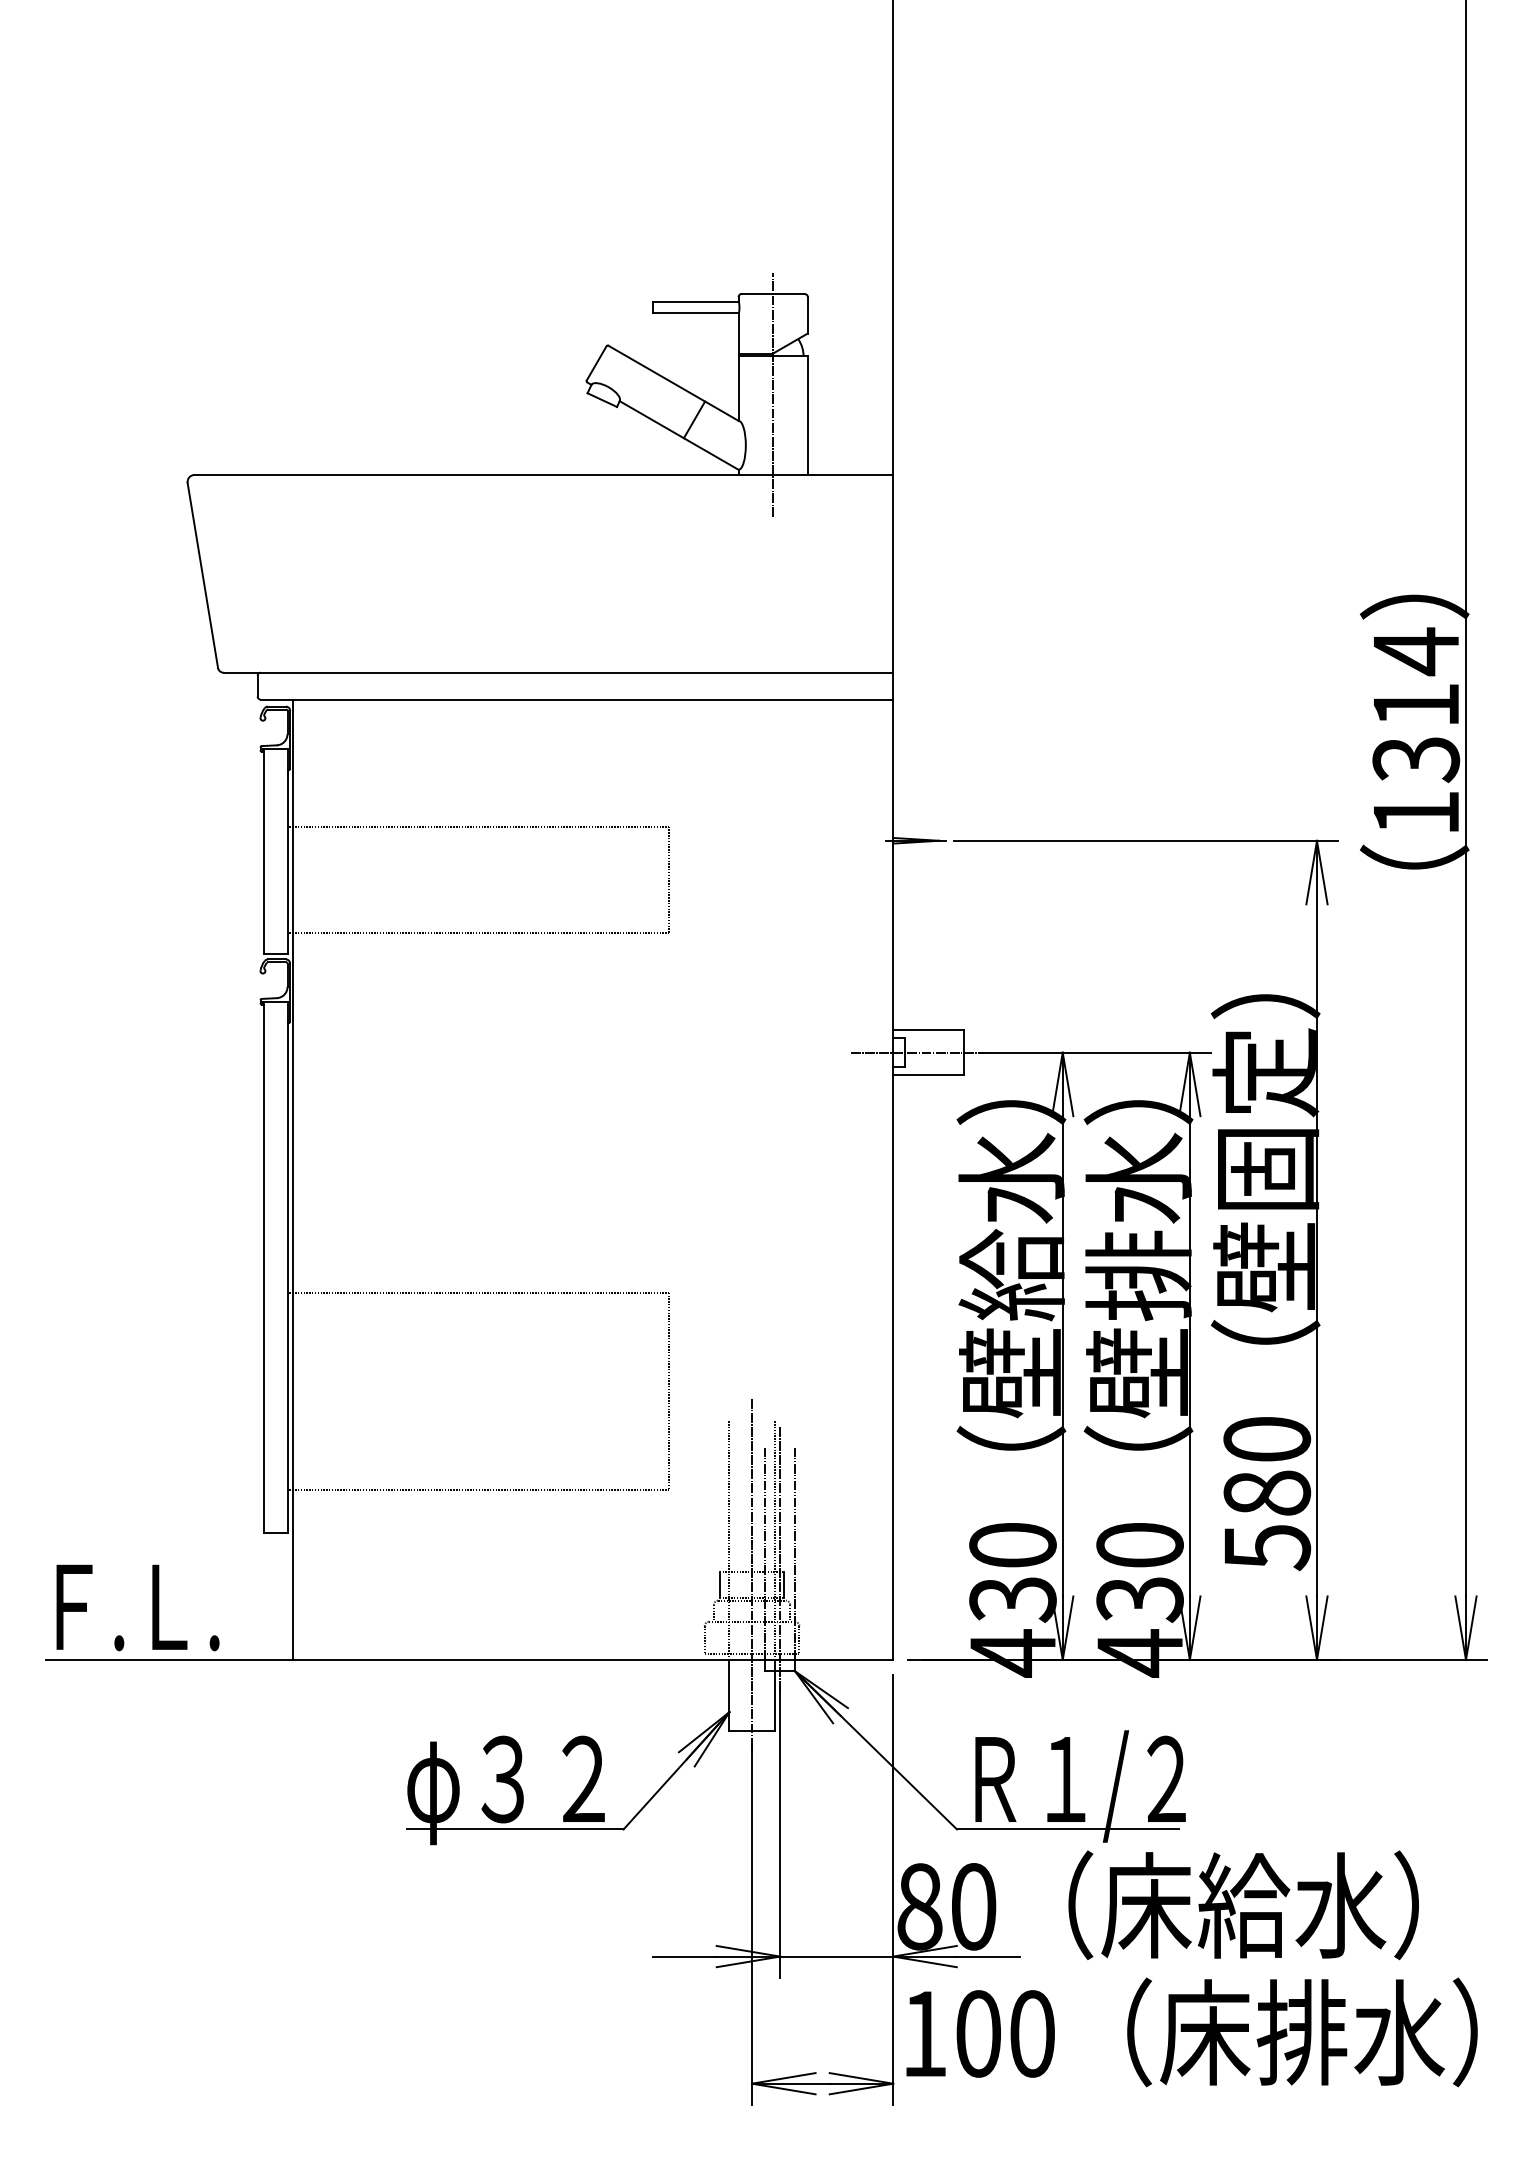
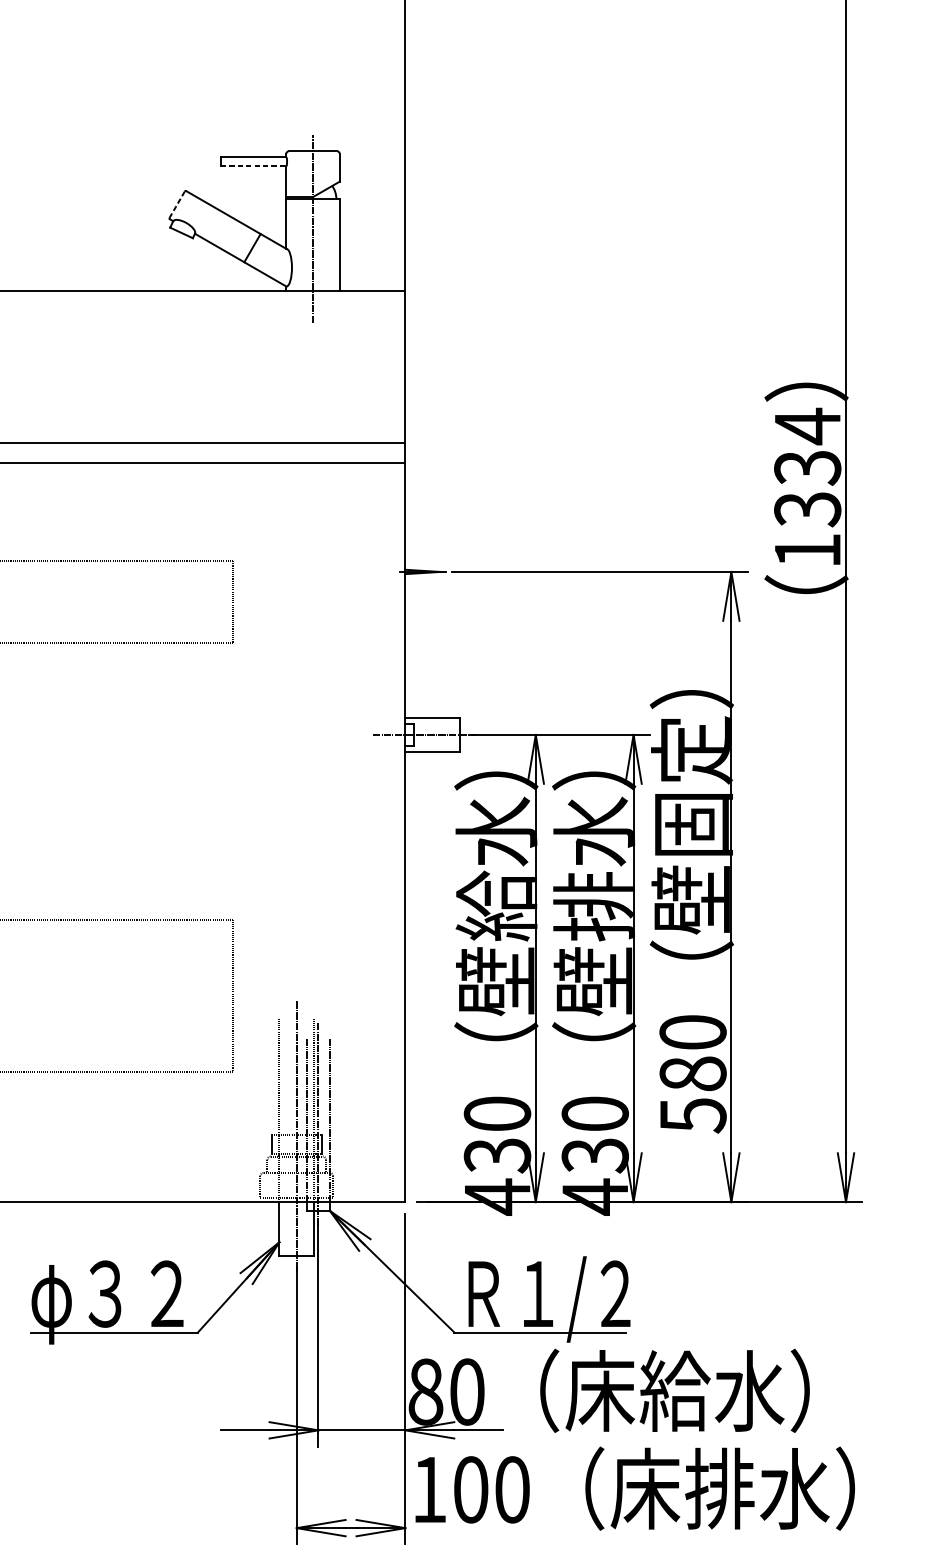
line: (695, 313) -> (253, 166), solid -> dashed
line: (596, 363) -> (177, 204), solid -> dashed
text: (1416, 706) -> (807, 468), 1314 -> 1334

